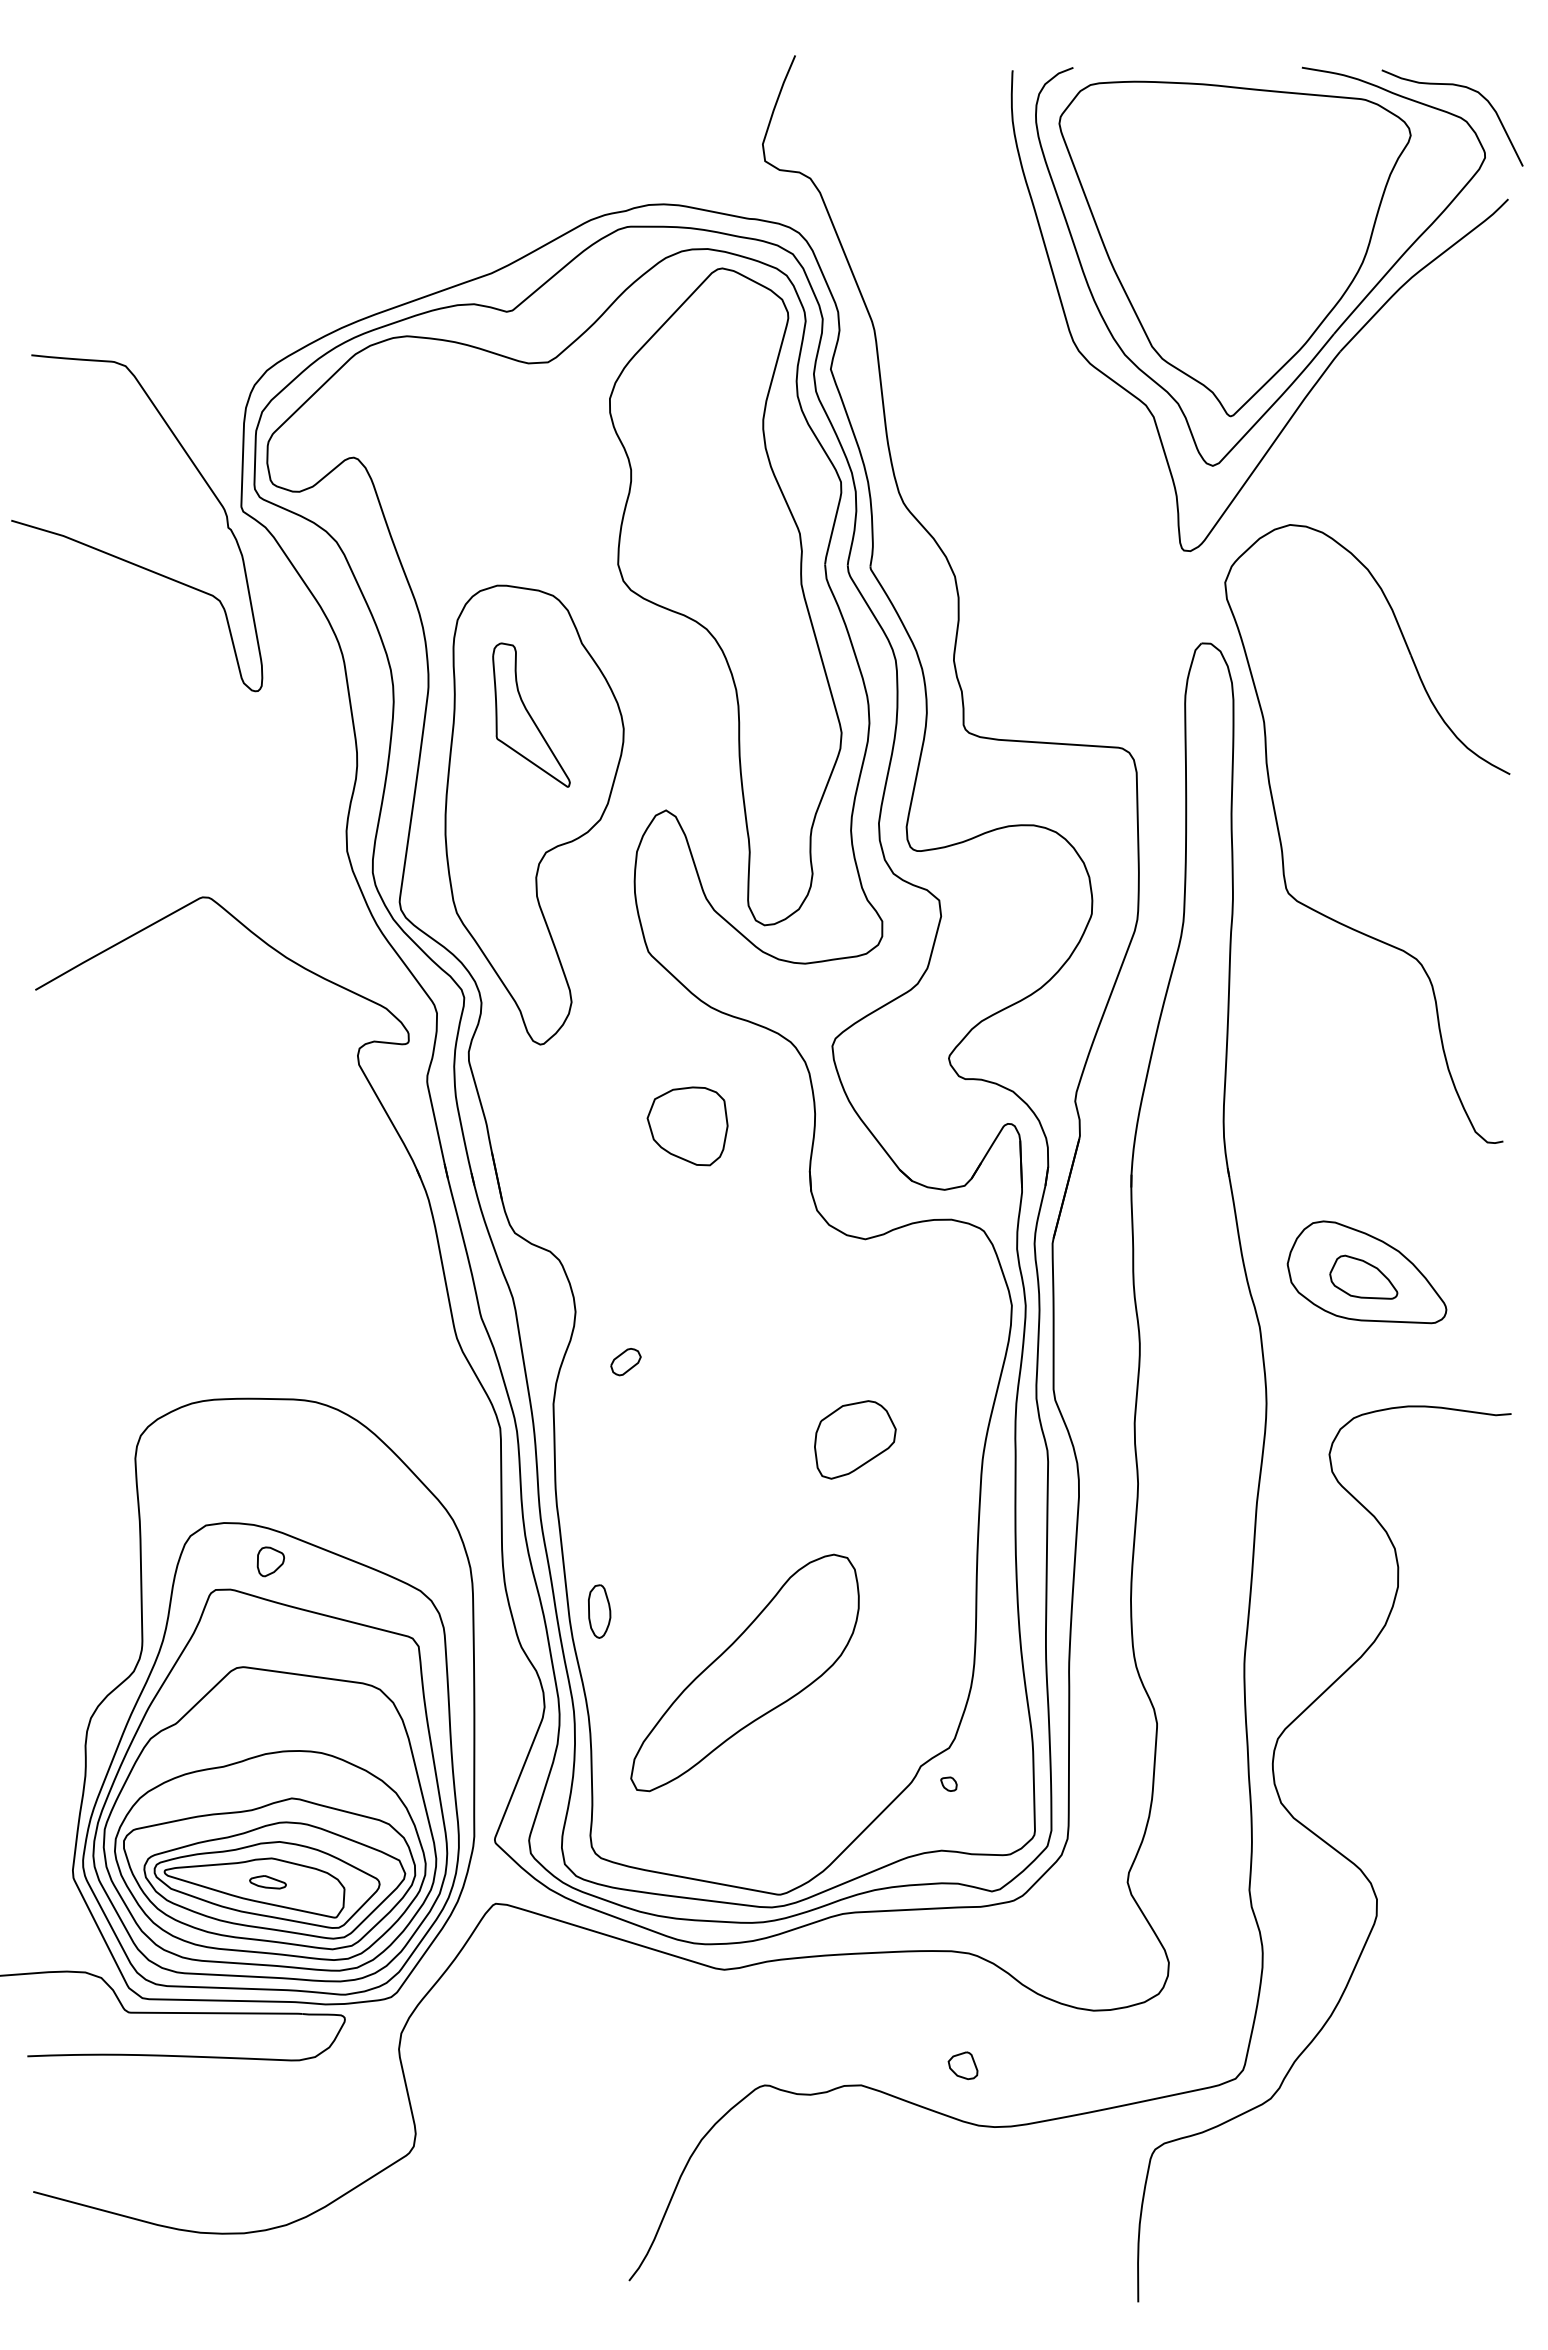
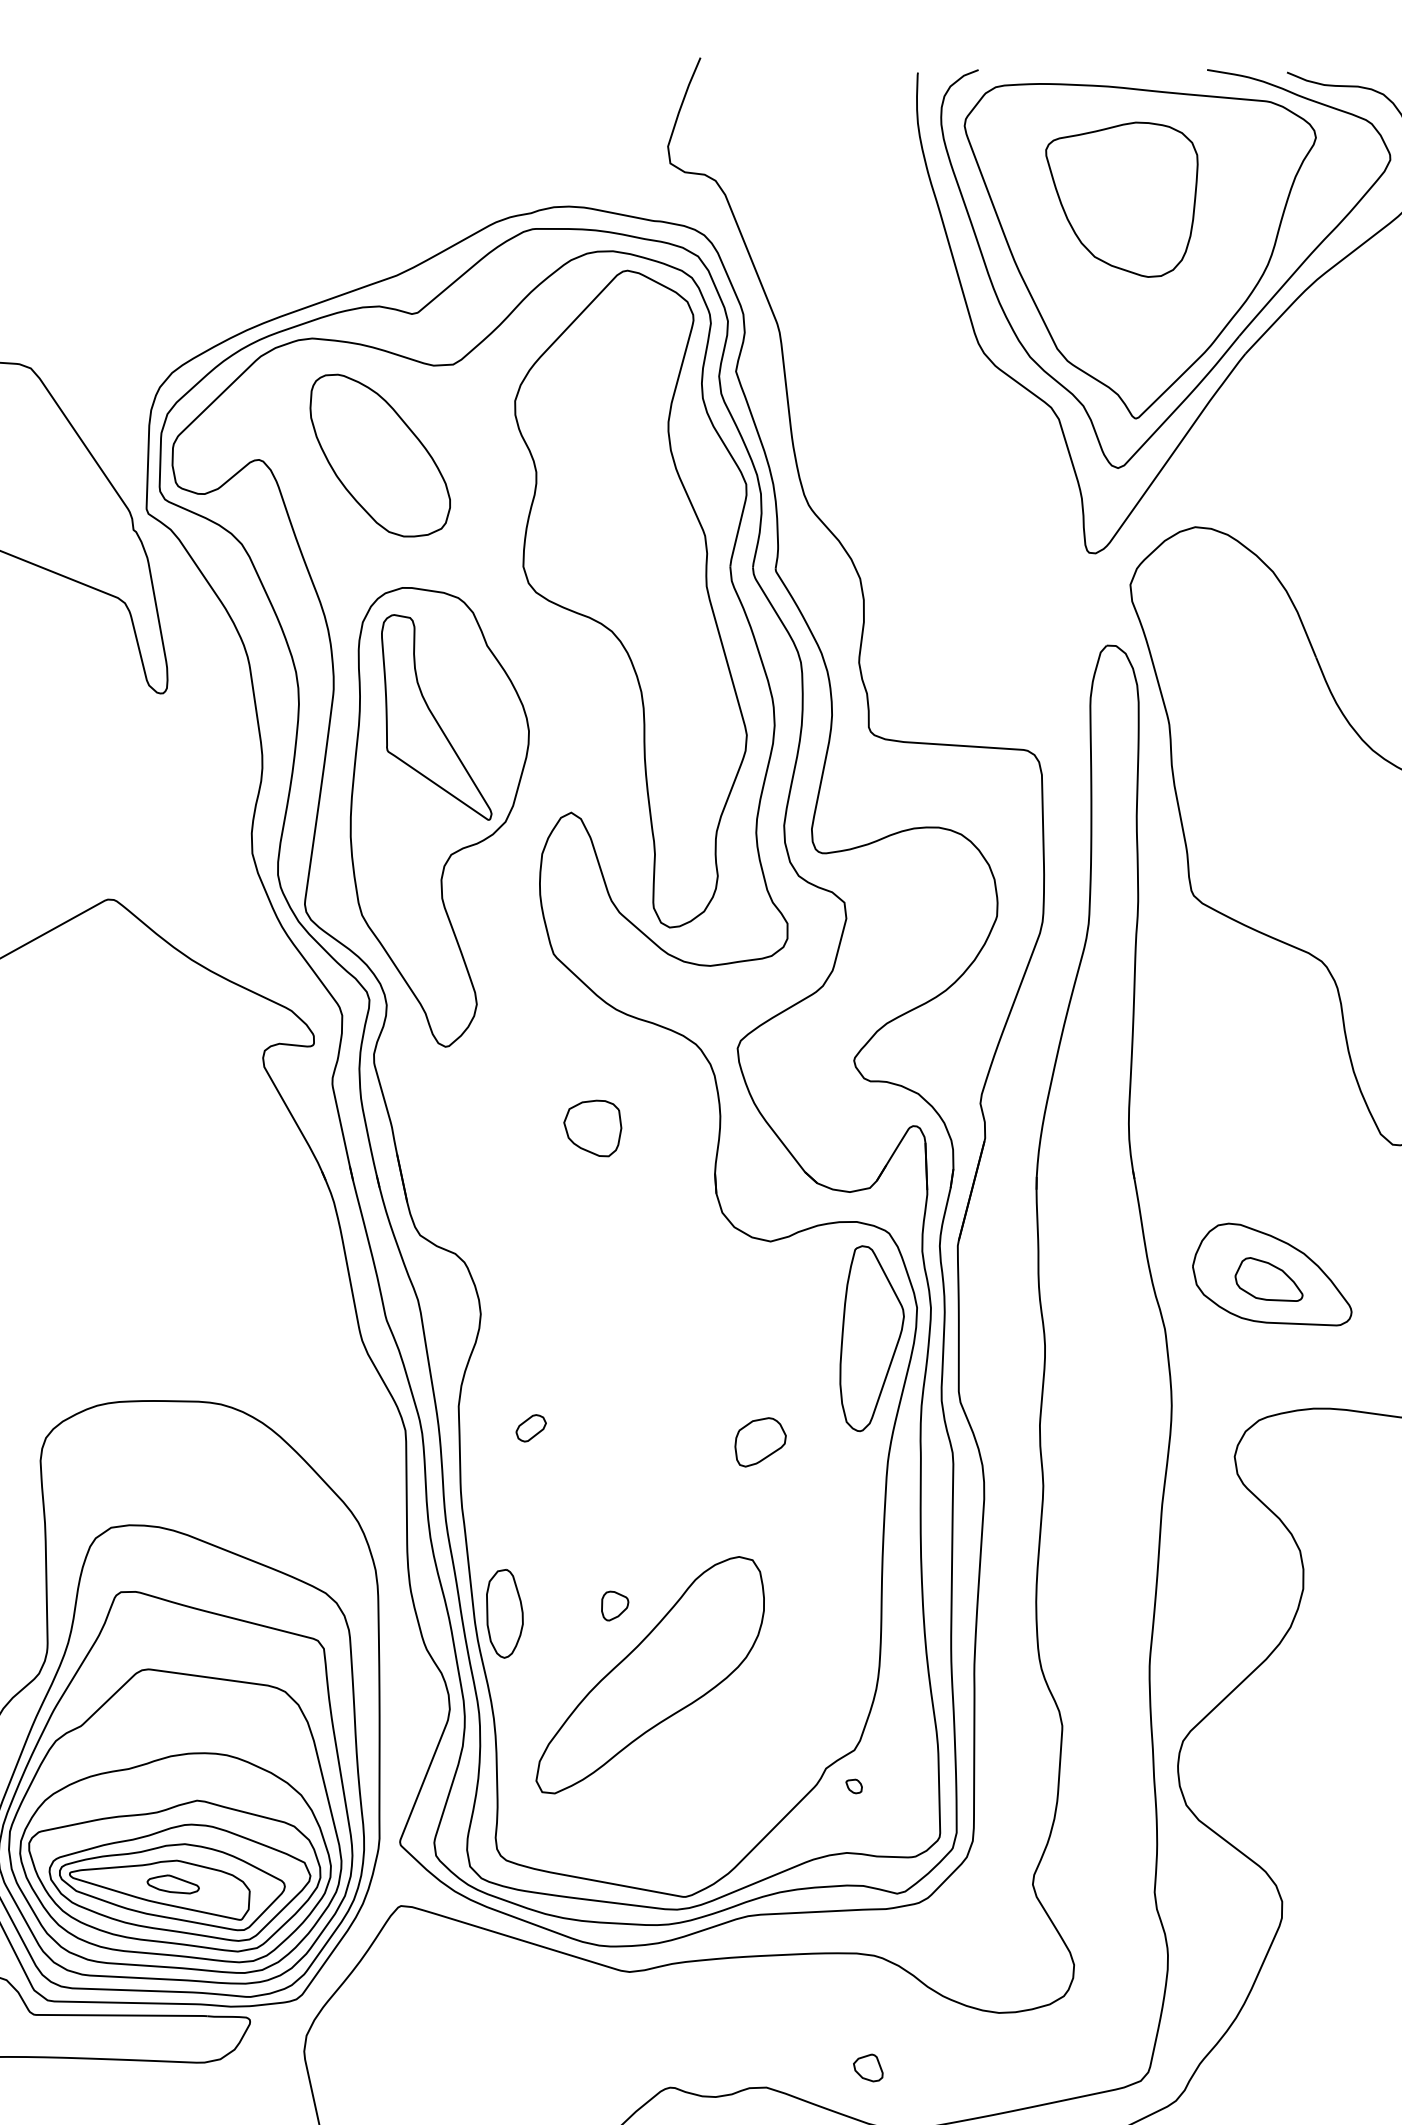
part: (1216, 197) -> (1121, 199), added
part: (474, 453) -> (379, 455), added
part: (531, 714) -> (436, 716), size x1.43
part: (687, 1125) -> (592, 1127), size x0.71
part: (966, 1336) -> (871, 1338), added
part: (625, 1362) -> (530, 1428), moved
part: (855, 1440) -> (760, 1442), size x0.62
part: (270, 1561) -> (614, 1605), moved
part: (599, 1611) -> (504, 1613), size x1.67
part: (267, 1882) -> (172, 1884), size x1.43

